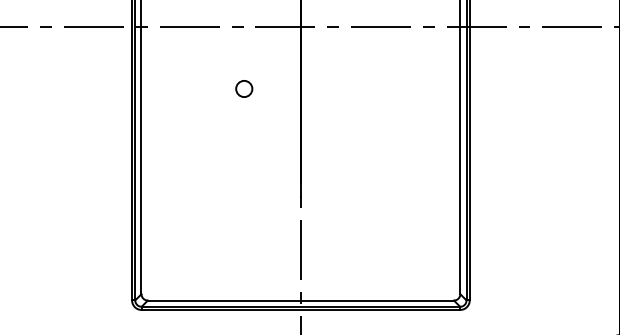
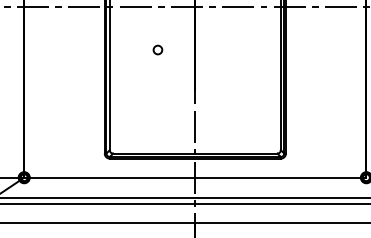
circle: (243, 87) -> (157, 49), moved

